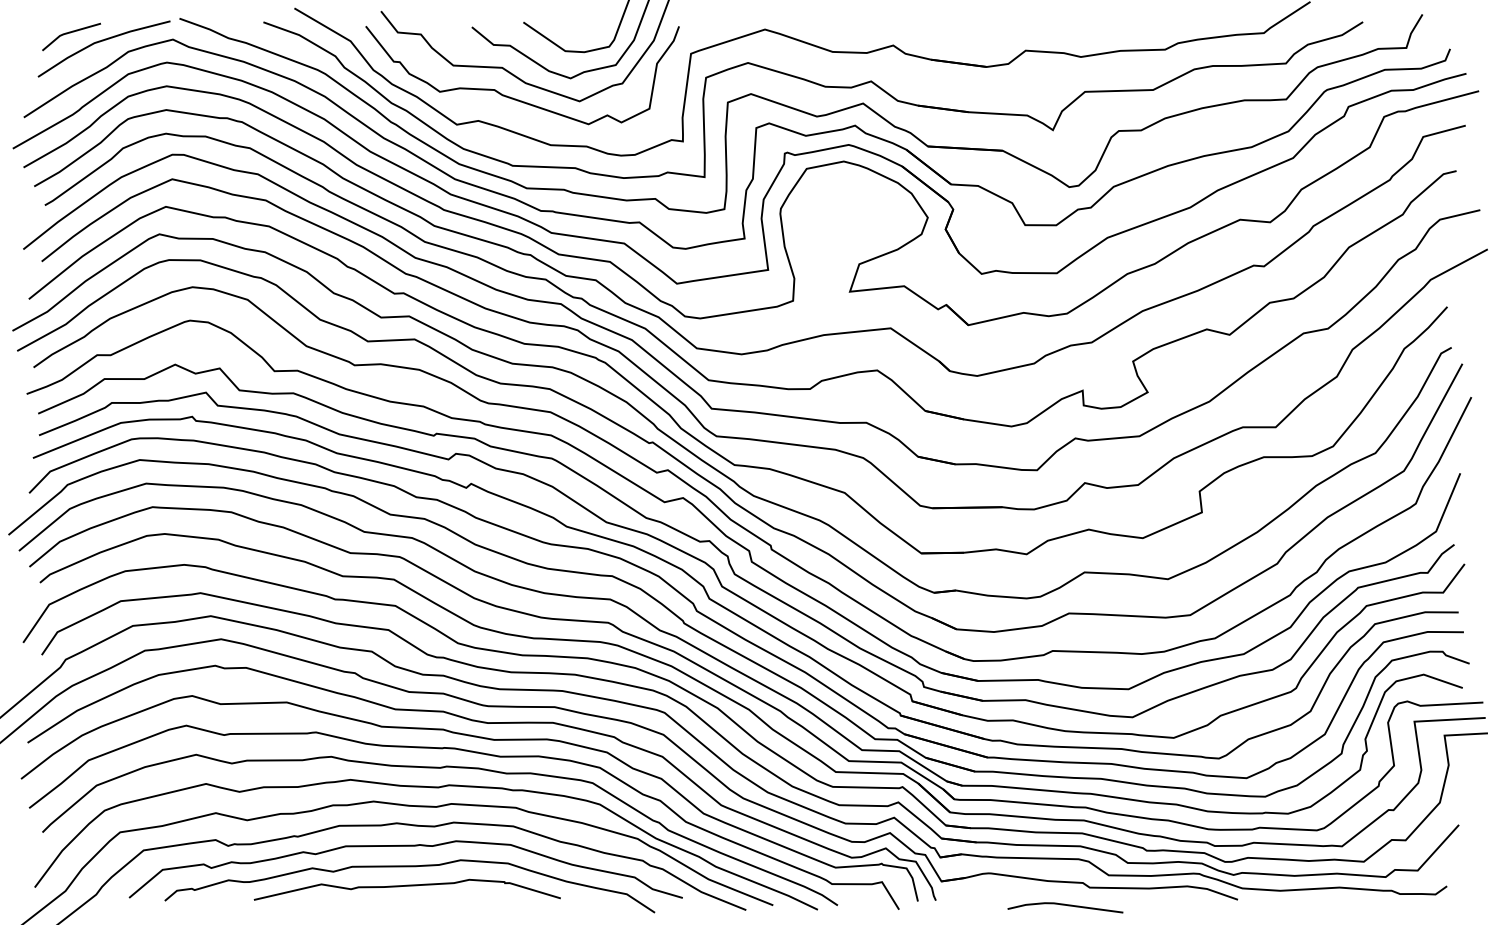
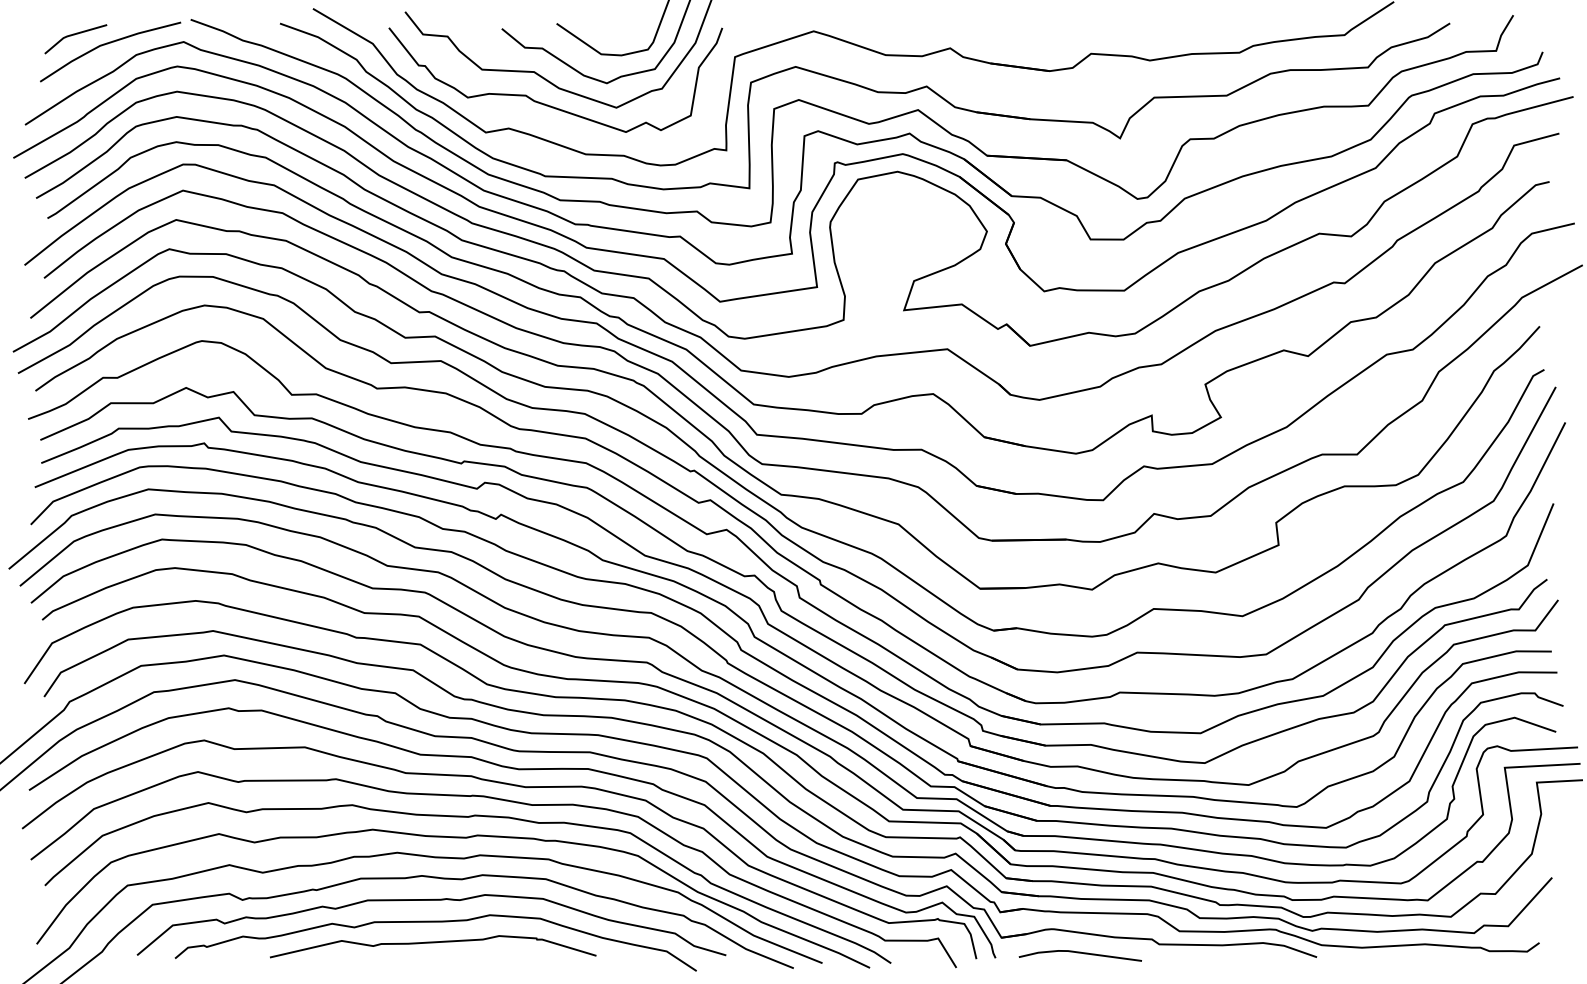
line: (1064, 905) -> (1079, 953), moved

